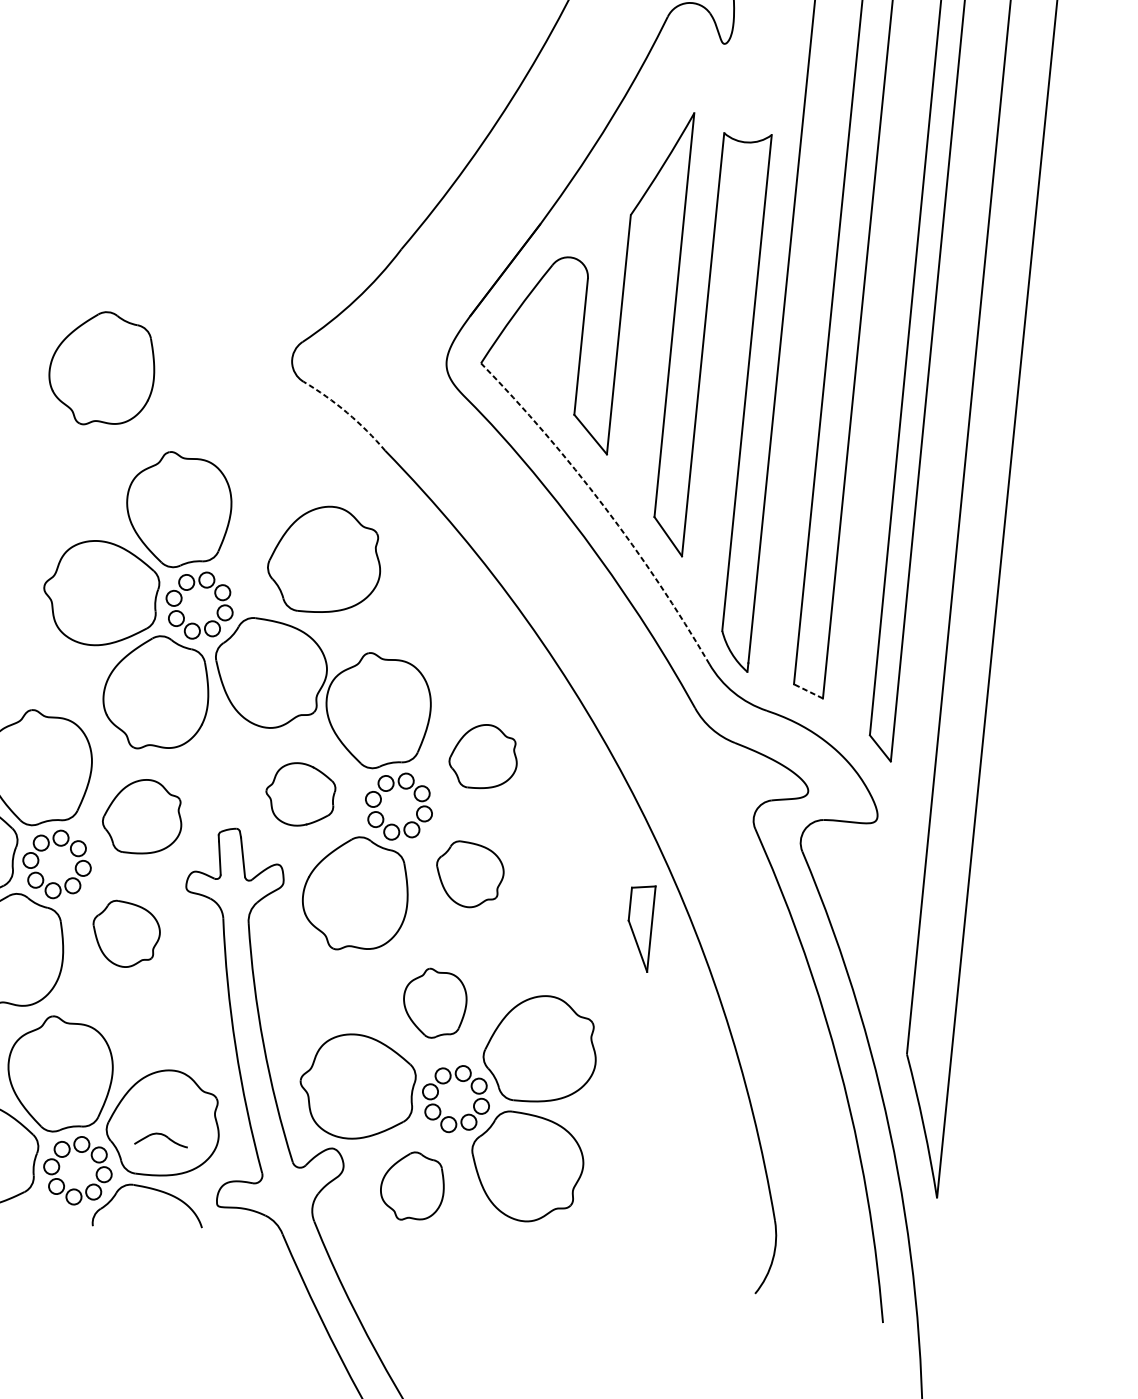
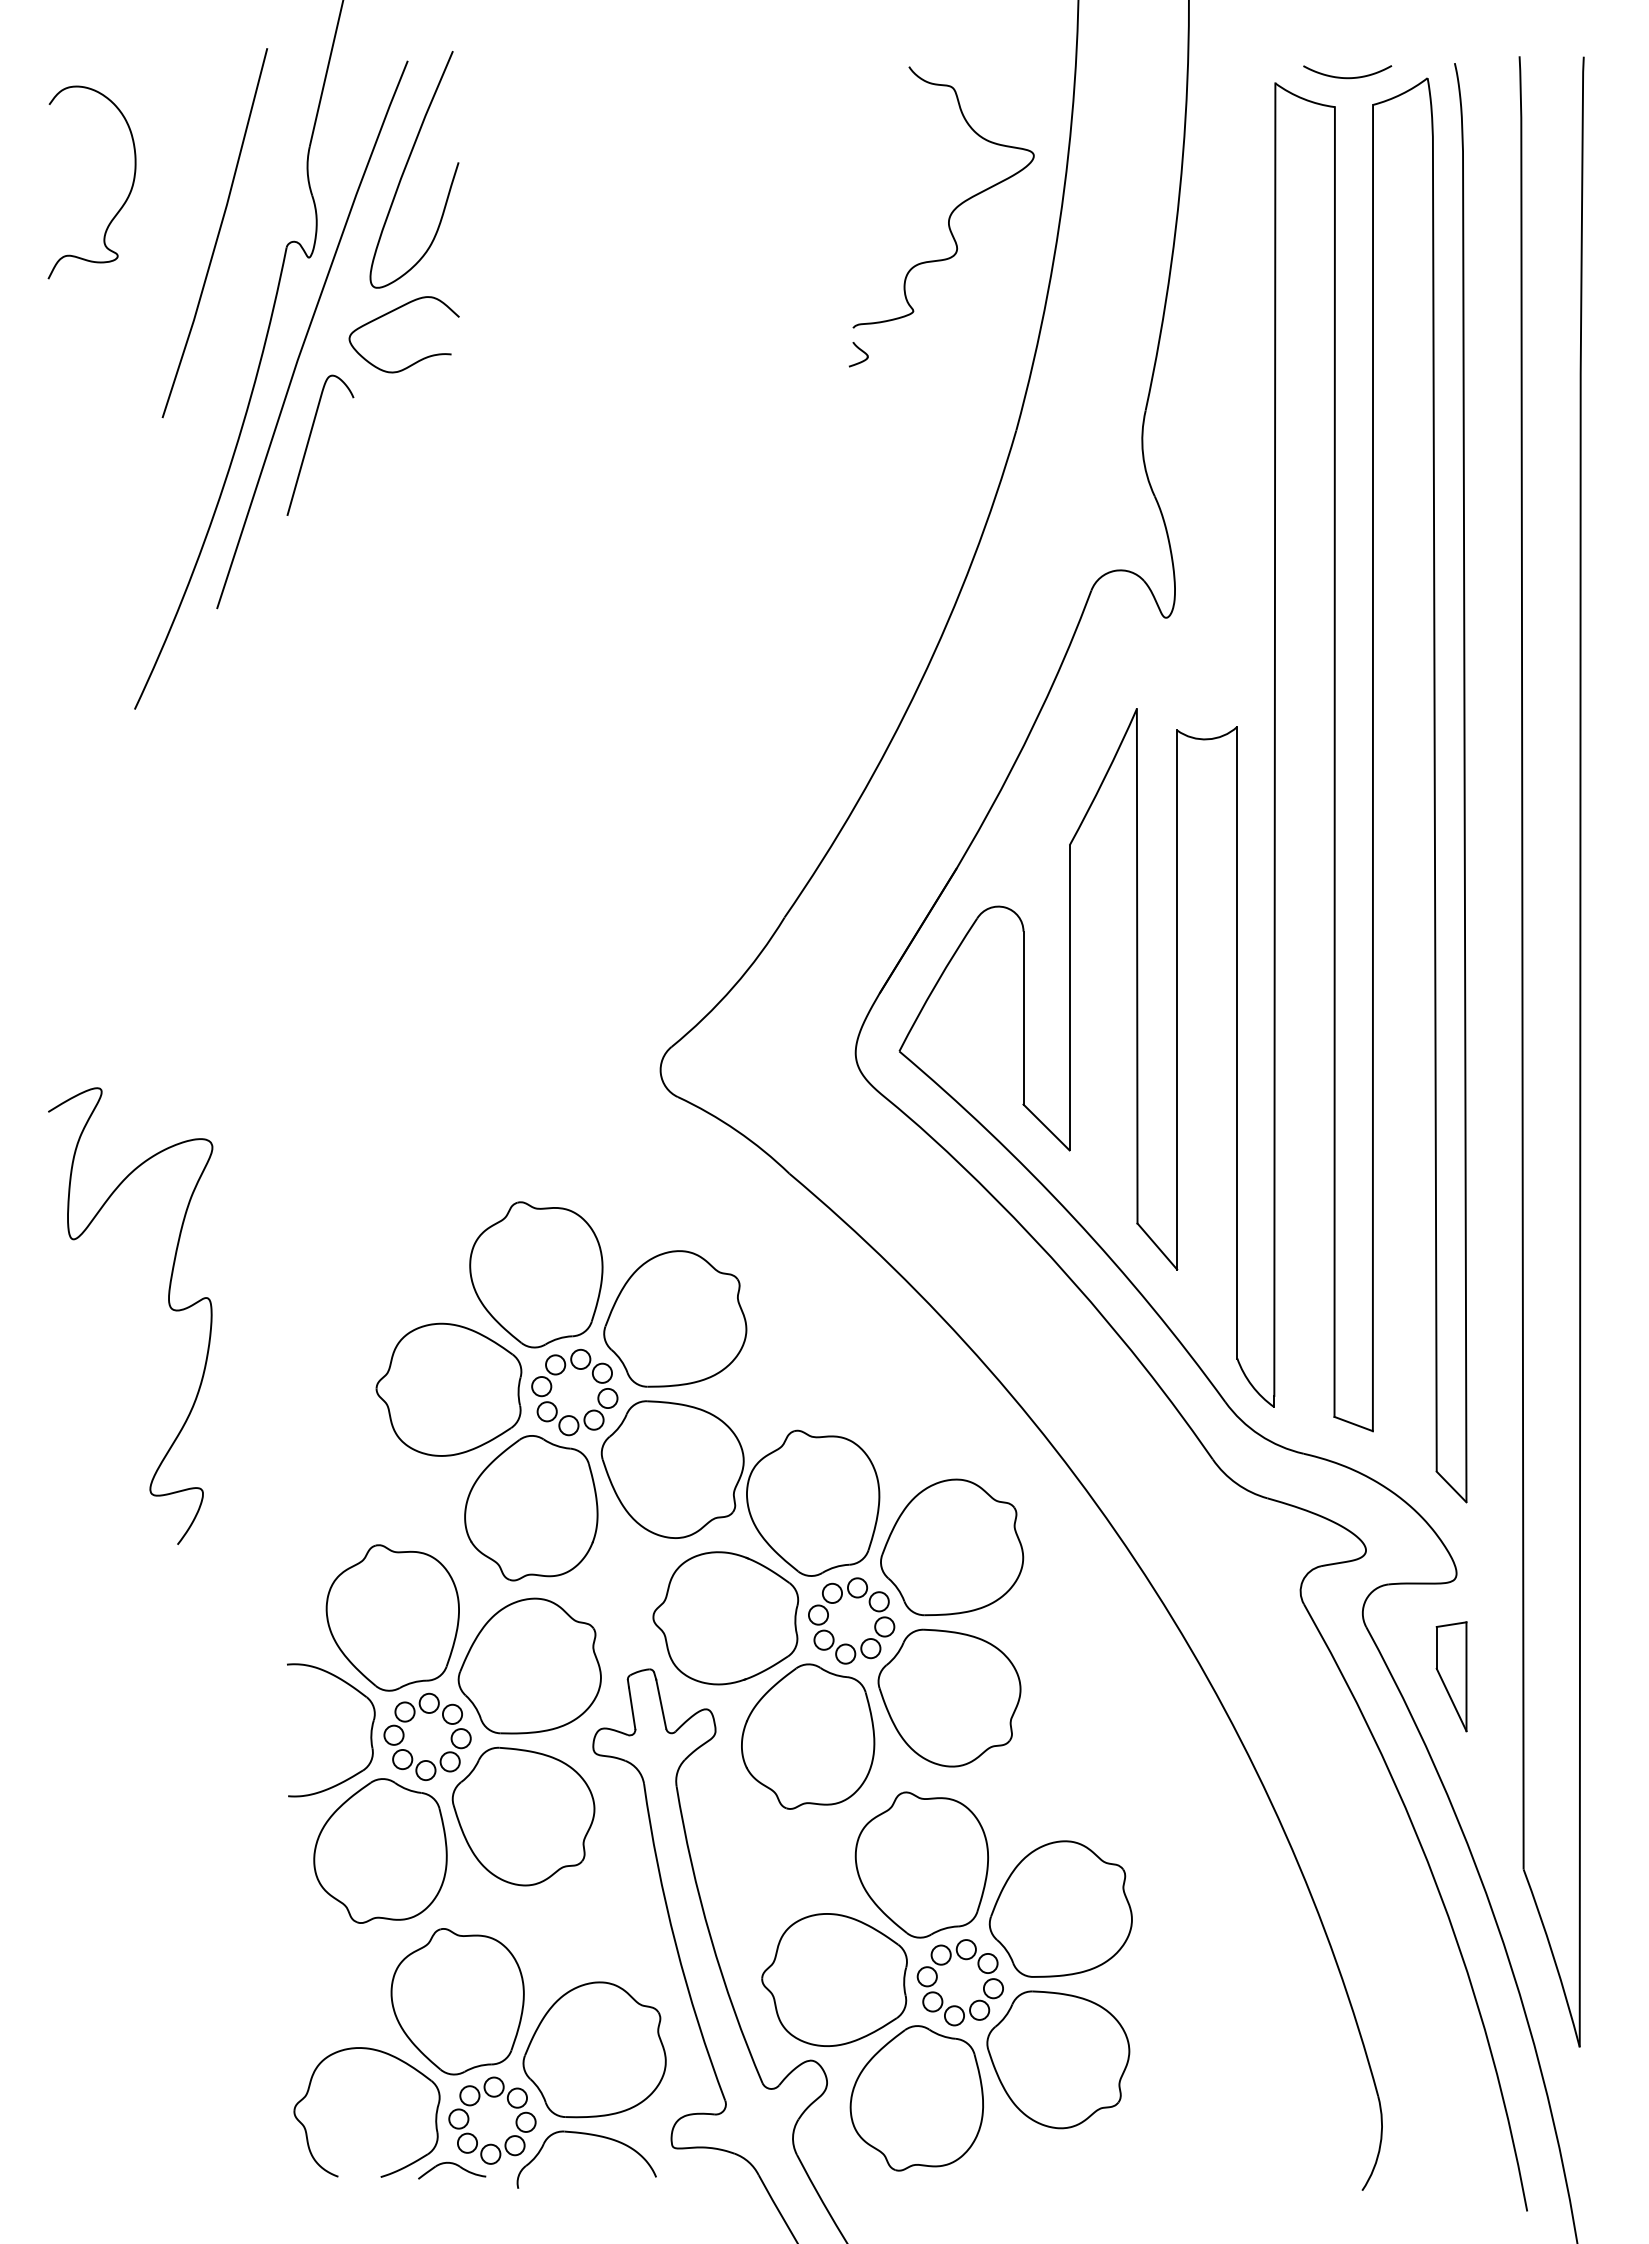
part: (102, 369) -> (422, 1106), removed
arc: (347, 412) -> (736, 1130), dashed -> solid
arc: (604, 506) -> (1072, 1216), dashed -> solid
part: (325, 559) -> (675, 1318), moved
line: (808, 690) -> (1353, 1423), dashed -> solid
part: (483, 756) -> (952, 1547), size x1.67
part: (300, 794) -> (725, 1618), size x1.67
part: (142, 816) -> (529, 1665), size x1.43
part: (469, 874) -> (949, 1697), size x1.67
part: (639, 927) -> (1451, 1676), moved
part: (126, 934) -> (523, 1816), size x1.67
part: (434, 1003) -> (921, 1864), size x1.67
part: (161, 1140) -> (452, 2170), moved
part: (412, 1186) -> (916, 2098), size x1.67

